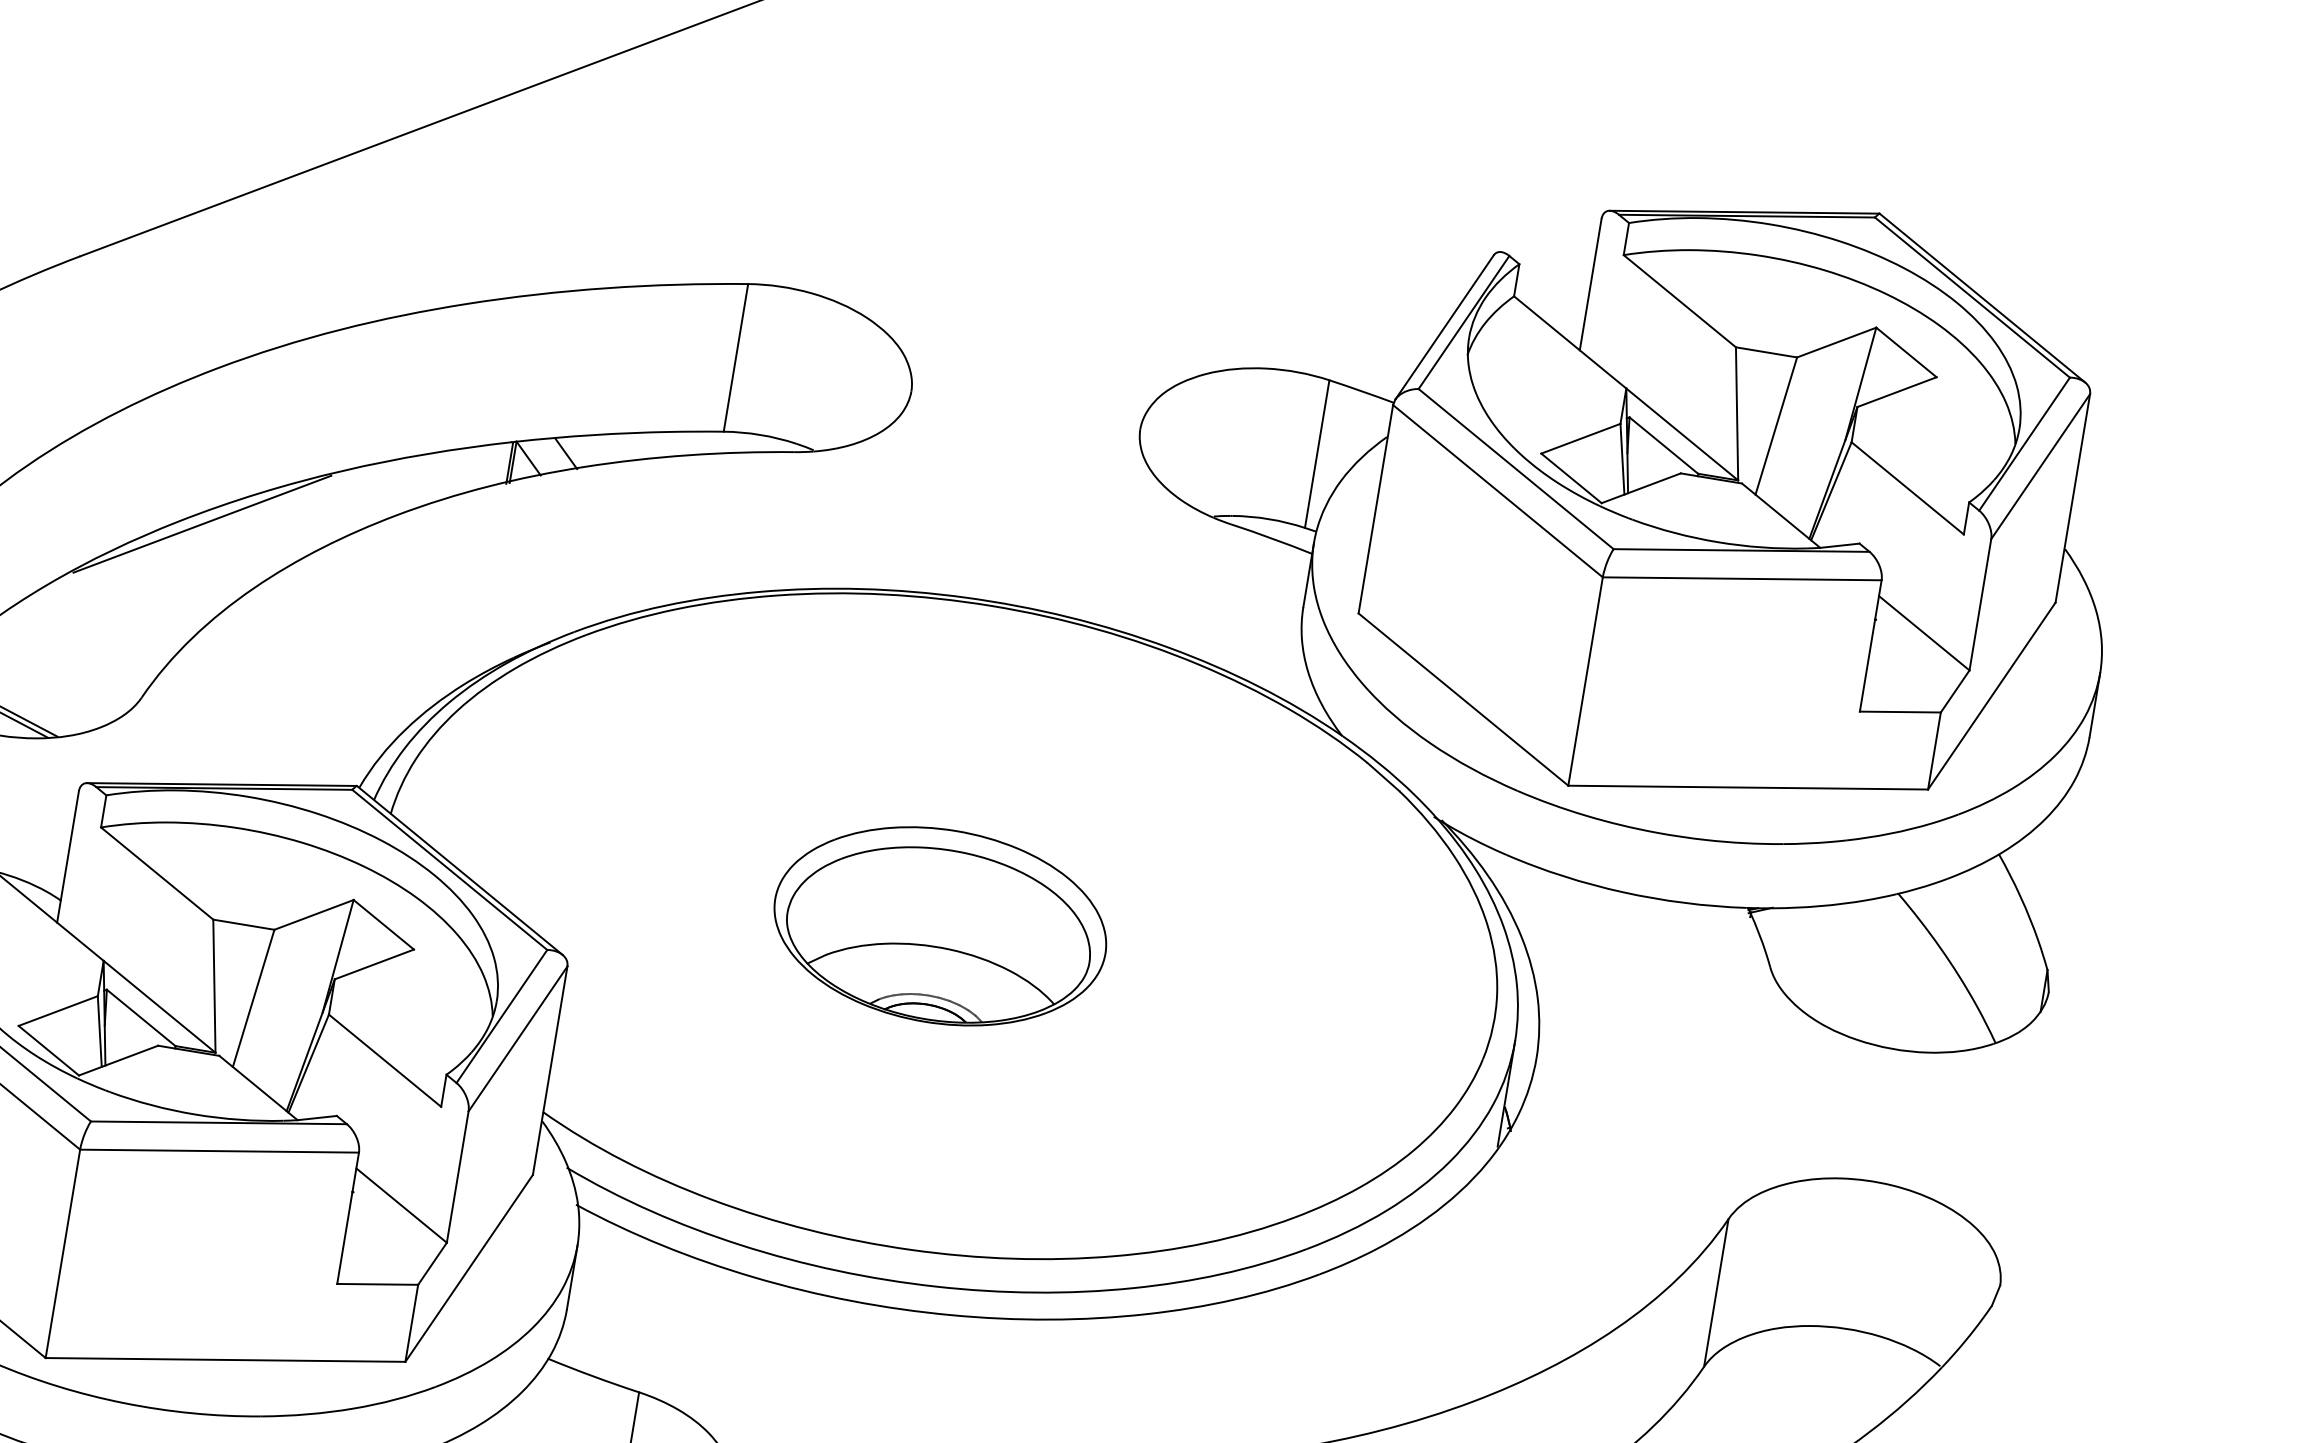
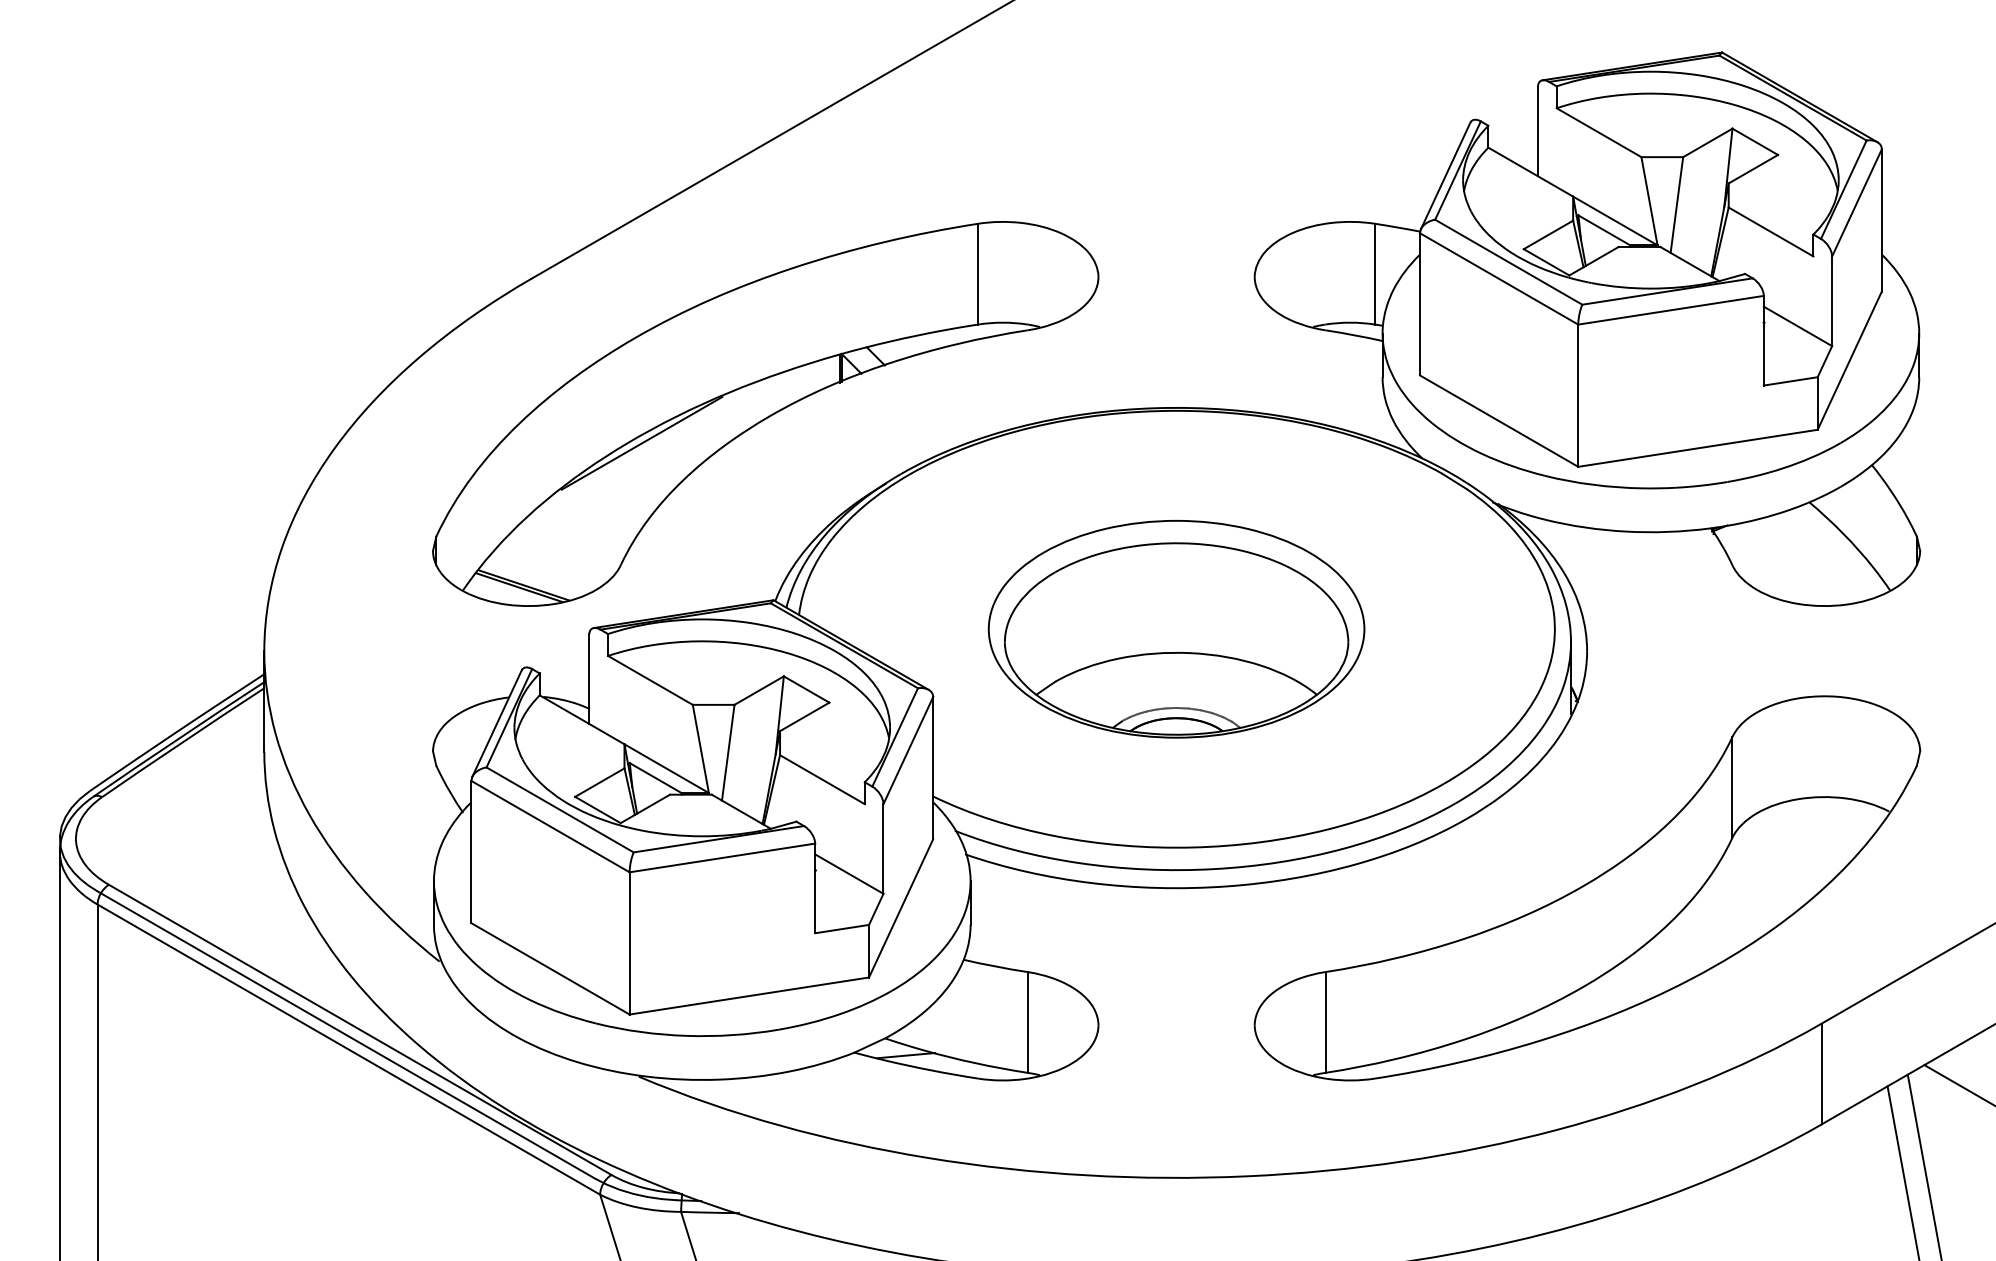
part: (940, 926) -> (1176, 629), size x1.67

